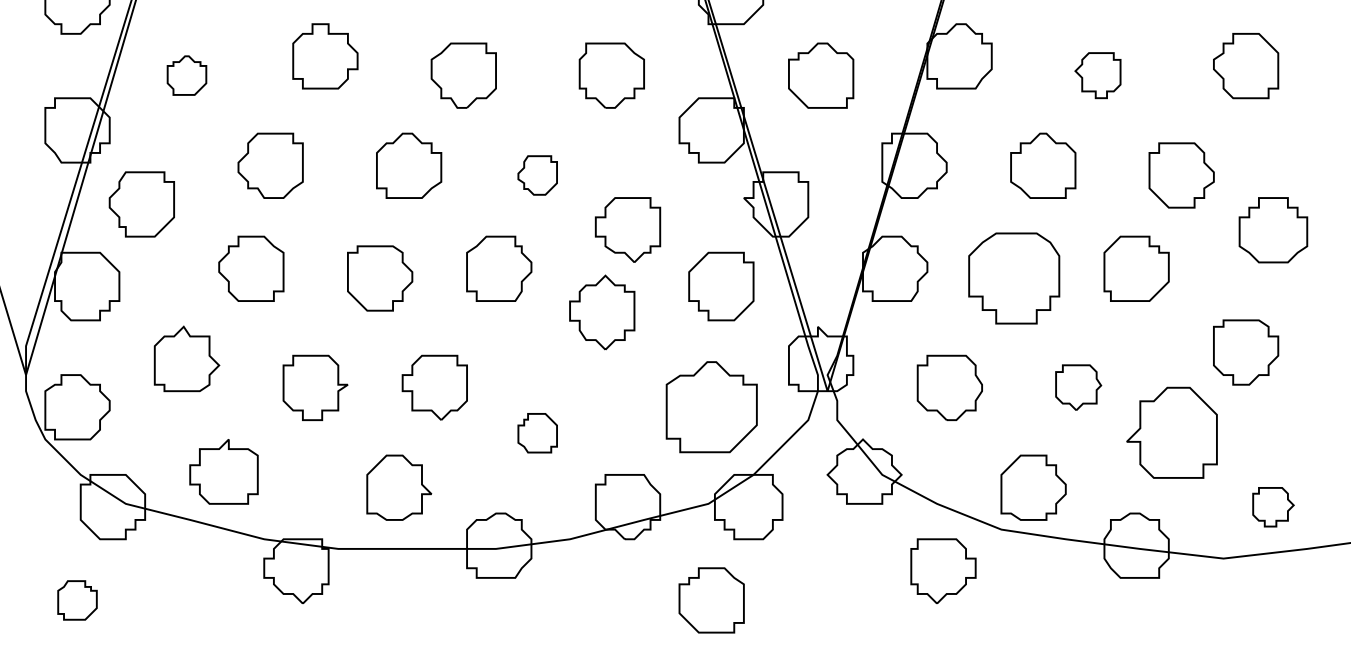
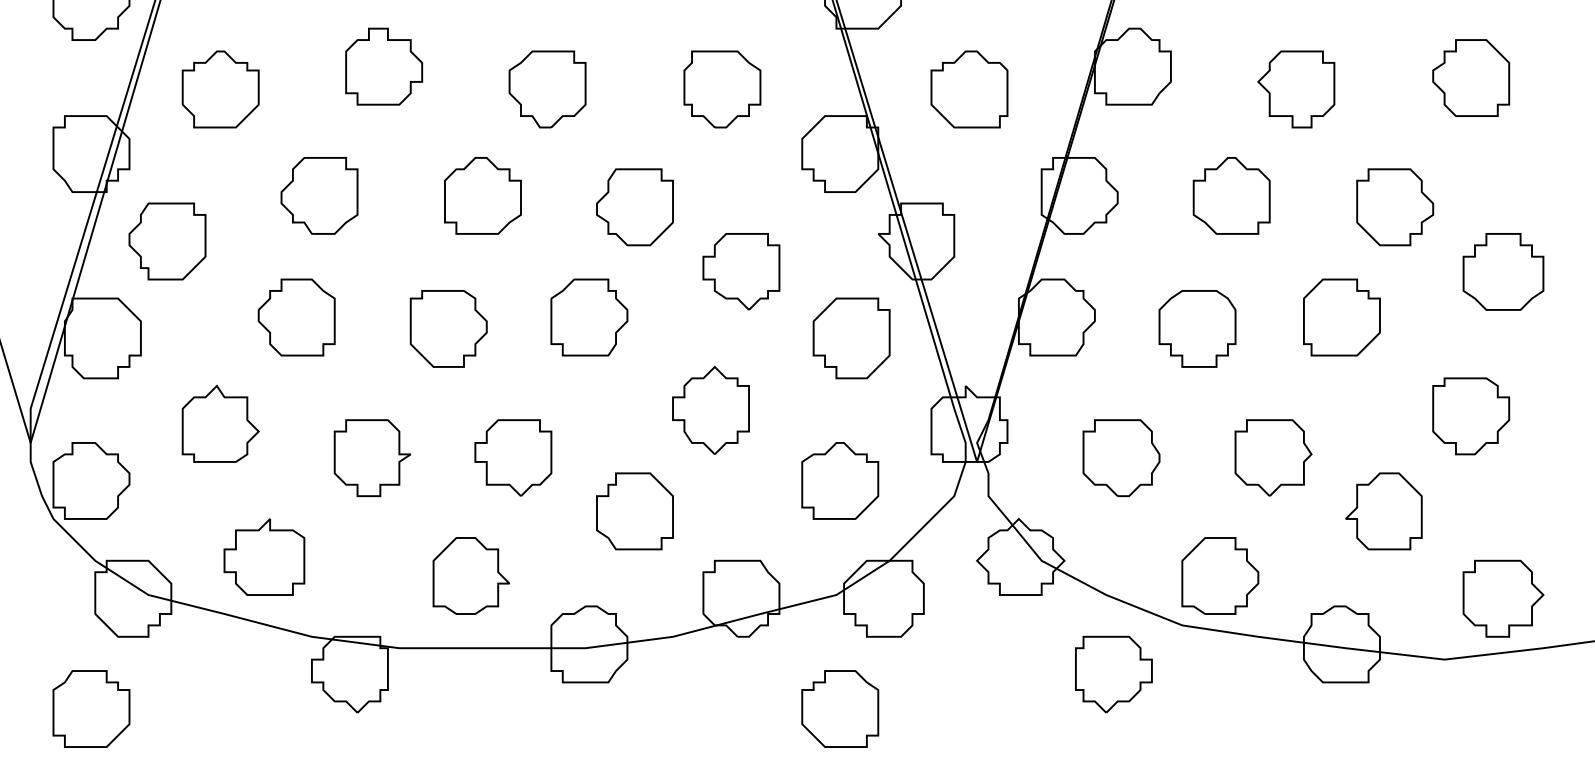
part: (186, 75) -> (220, 89), size x1.67
part: (1097, 75) -> (1295, 89), size x1.43
part: (537, 175) -> (634, 207), size x1.67
part: (1014, 278) -> (1197, 328), size x0.71
part: (602, 312) -> (711, 410), moved
part: (1078, 387) -> (1273, 457), size x1.43
part: (711, 407) -> (840, 481), size x0.71
part: (537, 433) -> (634, 511), size x1.67
part: (1172, 433) -> (1384, 511), size x0.71
part: (1273, 507) -> (1503, 599), size x1.67
part: (77, 600) -> (91, 709), size x1.67

